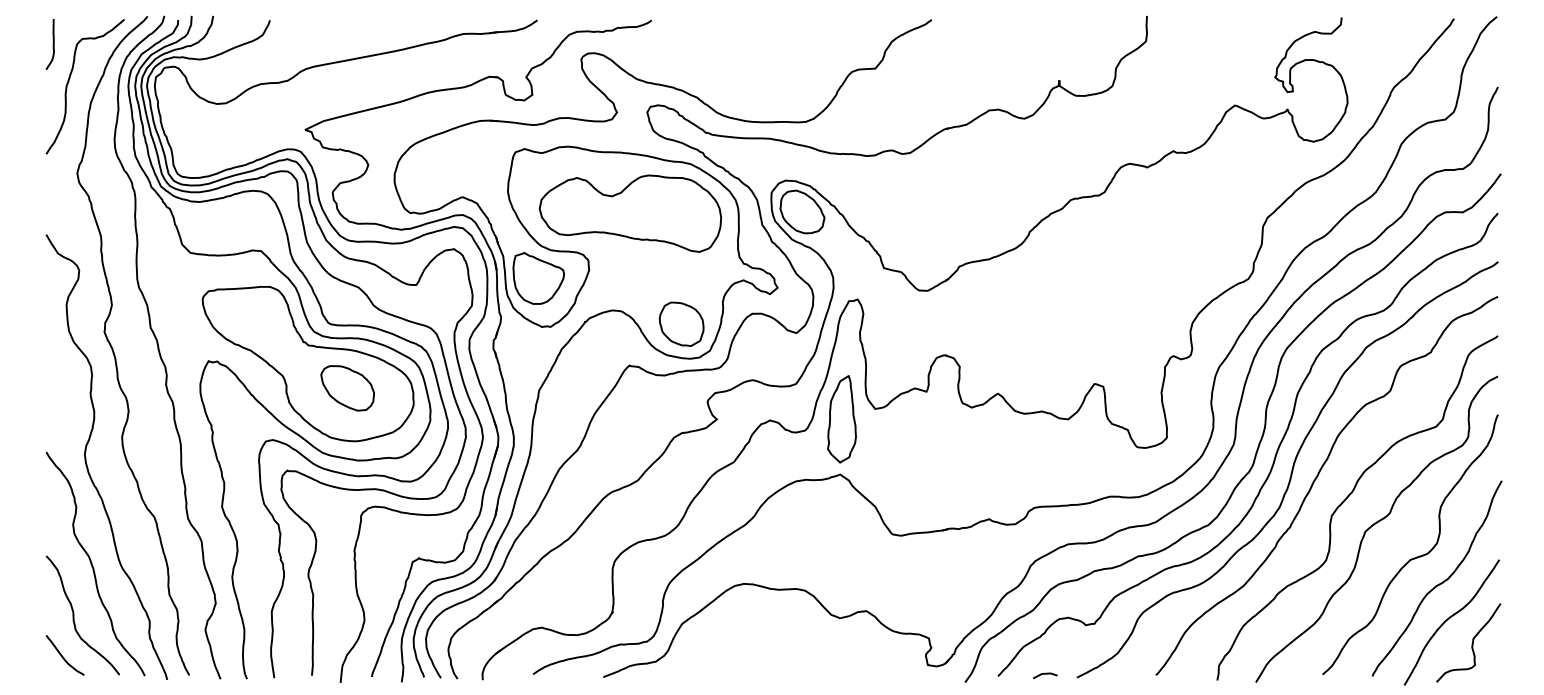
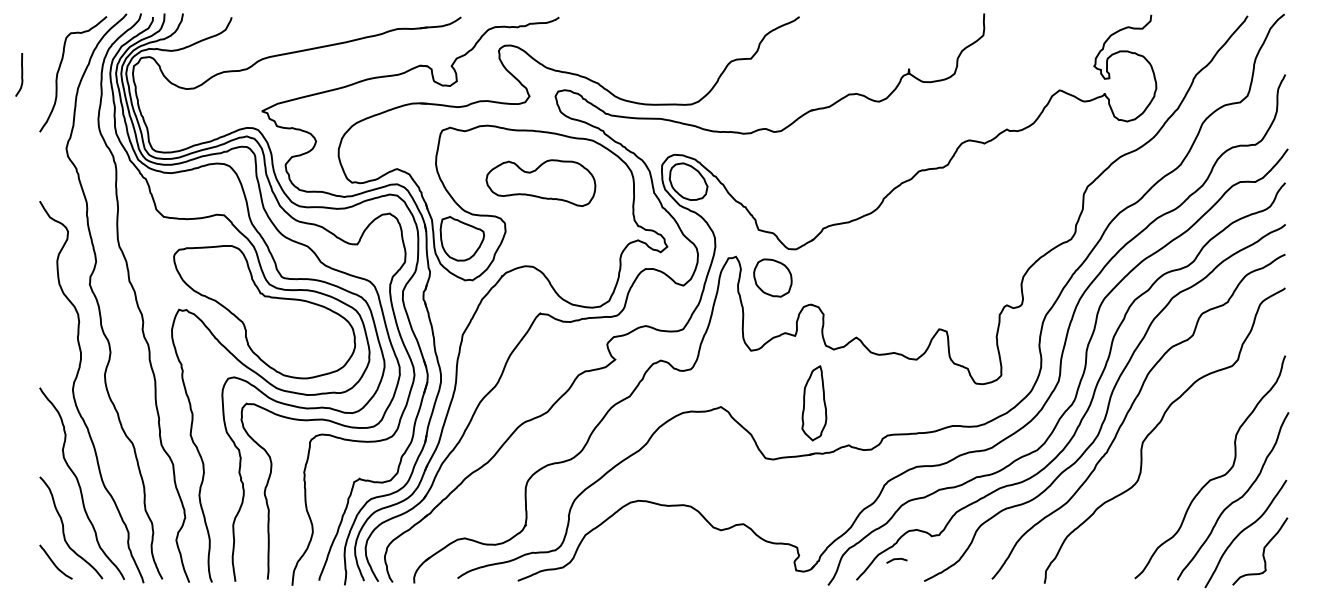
curve: (52, 44) -> (21, 74), moved
part: (629, 213) -> (540, 183), size x0.7
part: (681, 323) -> (772, 277), moved
part: (347, 388) -> (298, 333), removed
part: (841, 419) -> (813, 403), moved
curve: (1374, 525) -> (1179, 450), removed
line: (1045, 674) -> (897, 559), moved

